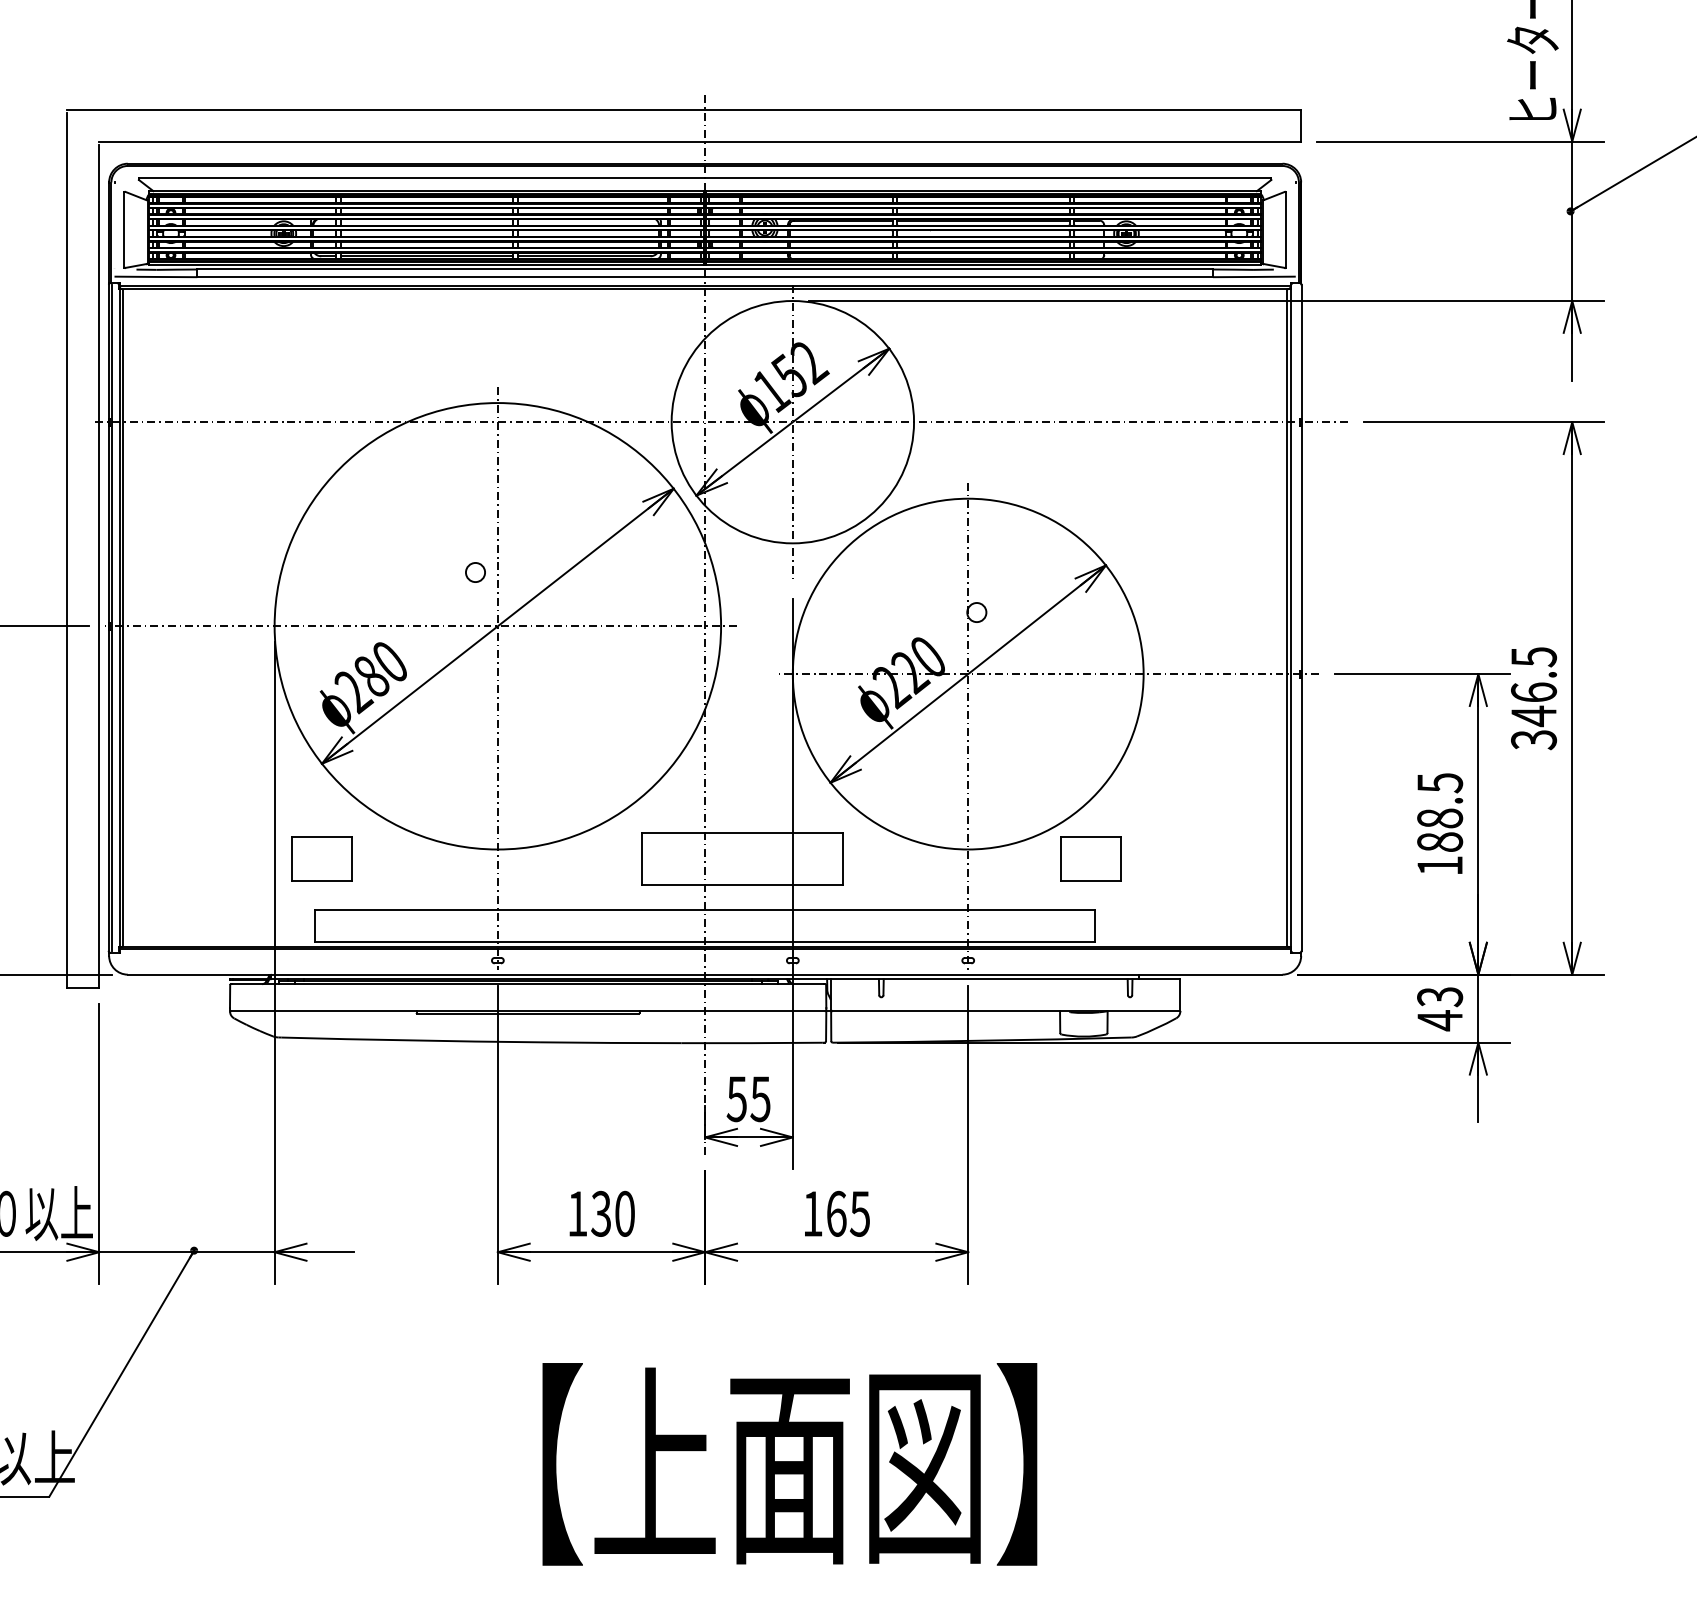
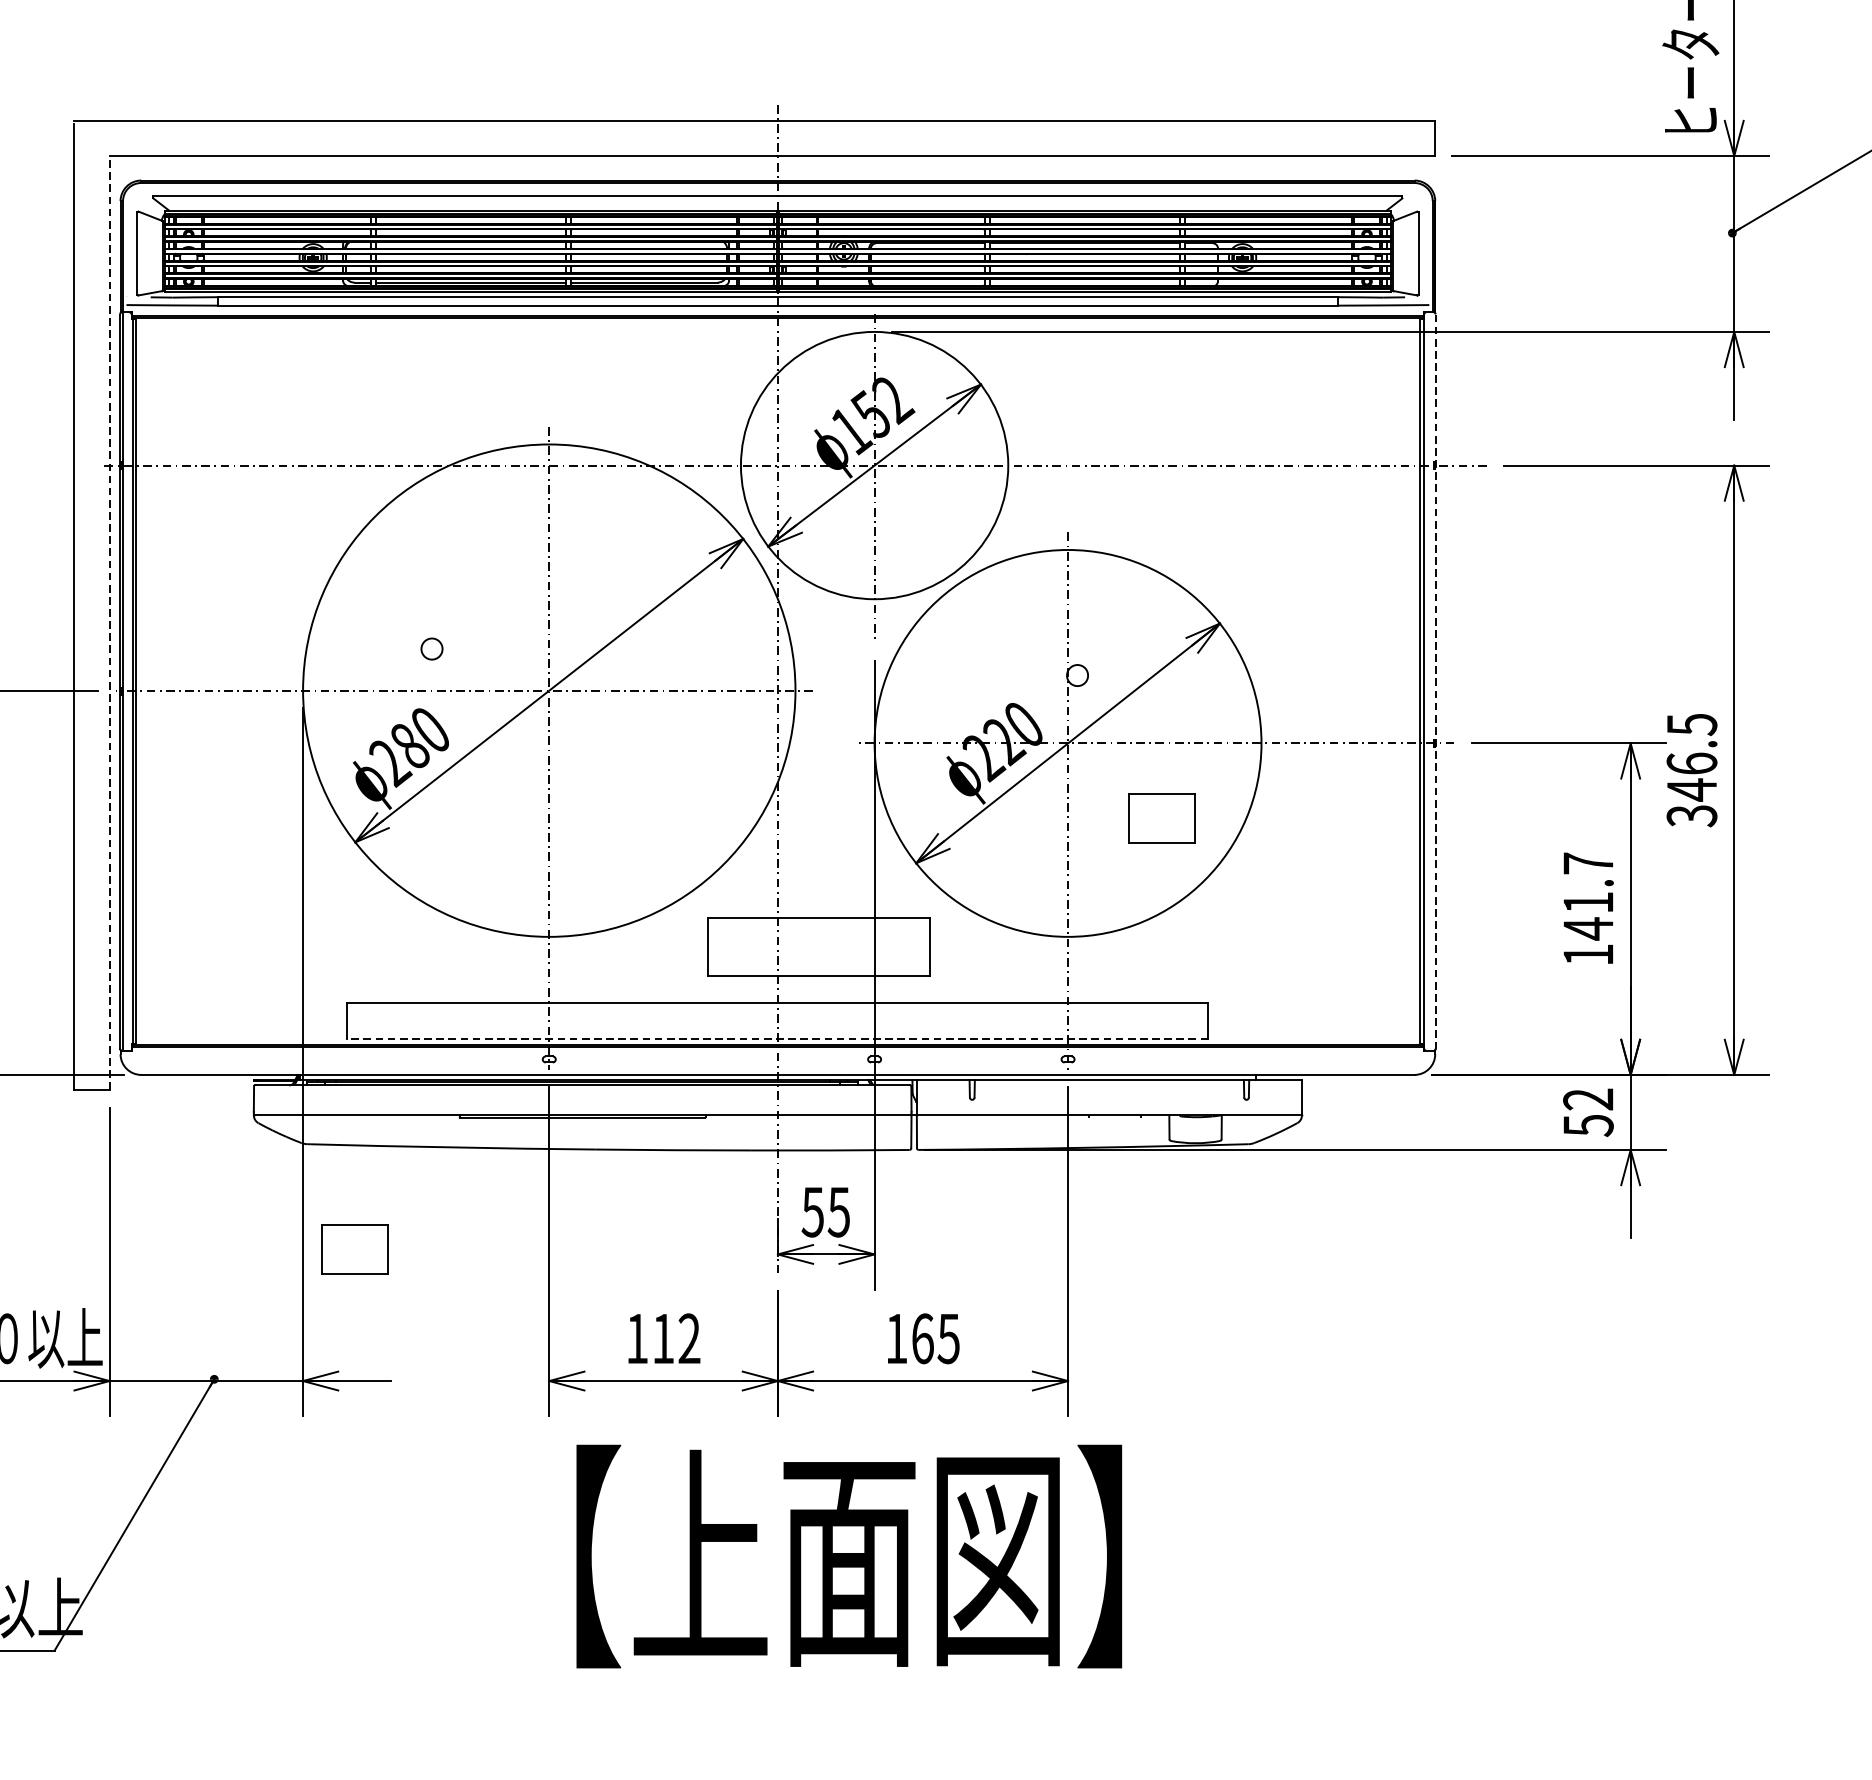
line: (99, 566) -> (109, 624), solid -> dashed
circle: (475, 572) -> (431, 649), moved
line: (1301, 618) -> (1435, 682), solid -> dashed
text: (1440, 813) -> (1588, 897), 188.5 -> 141.7
part: (321, 858) -> (354, 1248), moved
part: (1090, 858) -> (1160, 817), moved
line: (704, 941) -> (777, 1038), solid -> dashed
text: (1440, 1009) -> (1588, 1113), 43 -> 52
text: (612, 1213) -> (675, 1338), 130 -> 112
text: (789, 1464) -> (848, 1556), moved

